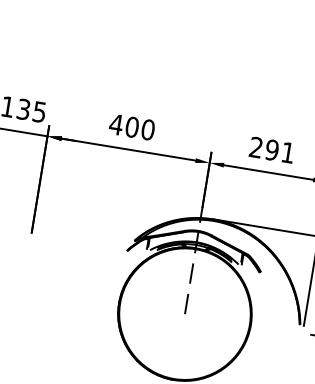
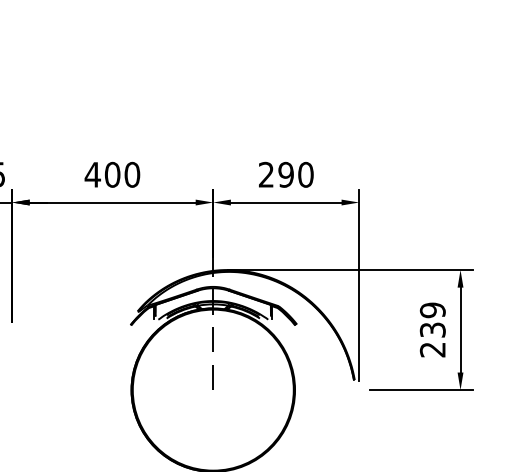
text: (287, 152) -> (305, 174), 291 -> 290

